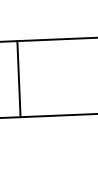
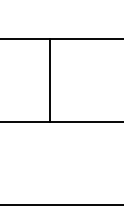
line: (18, 79) -> (49, 80), moved

